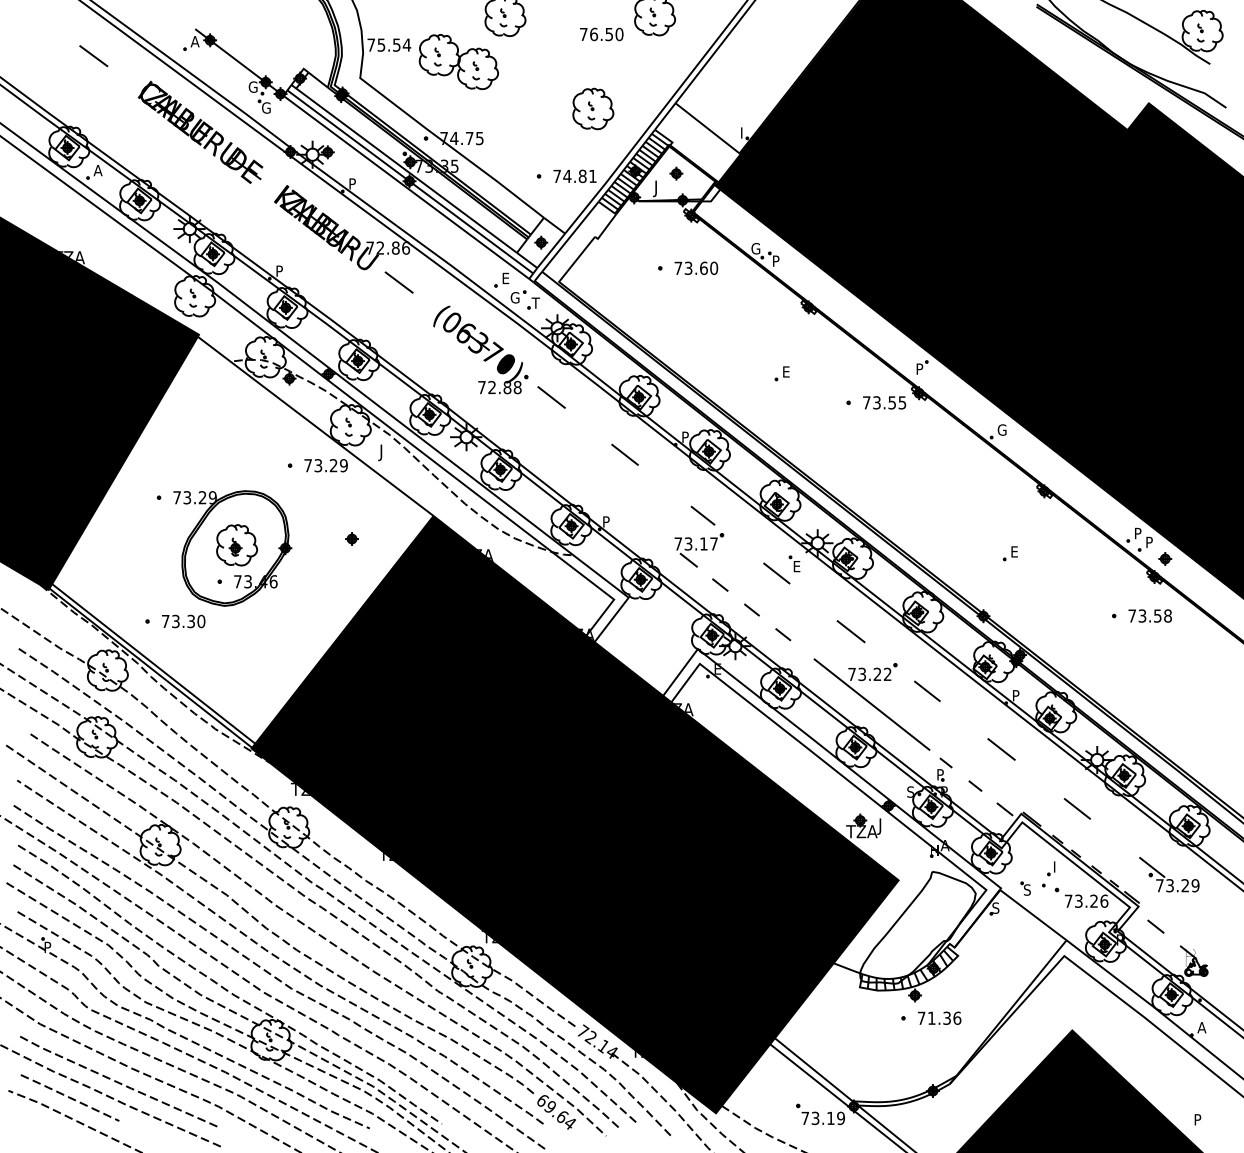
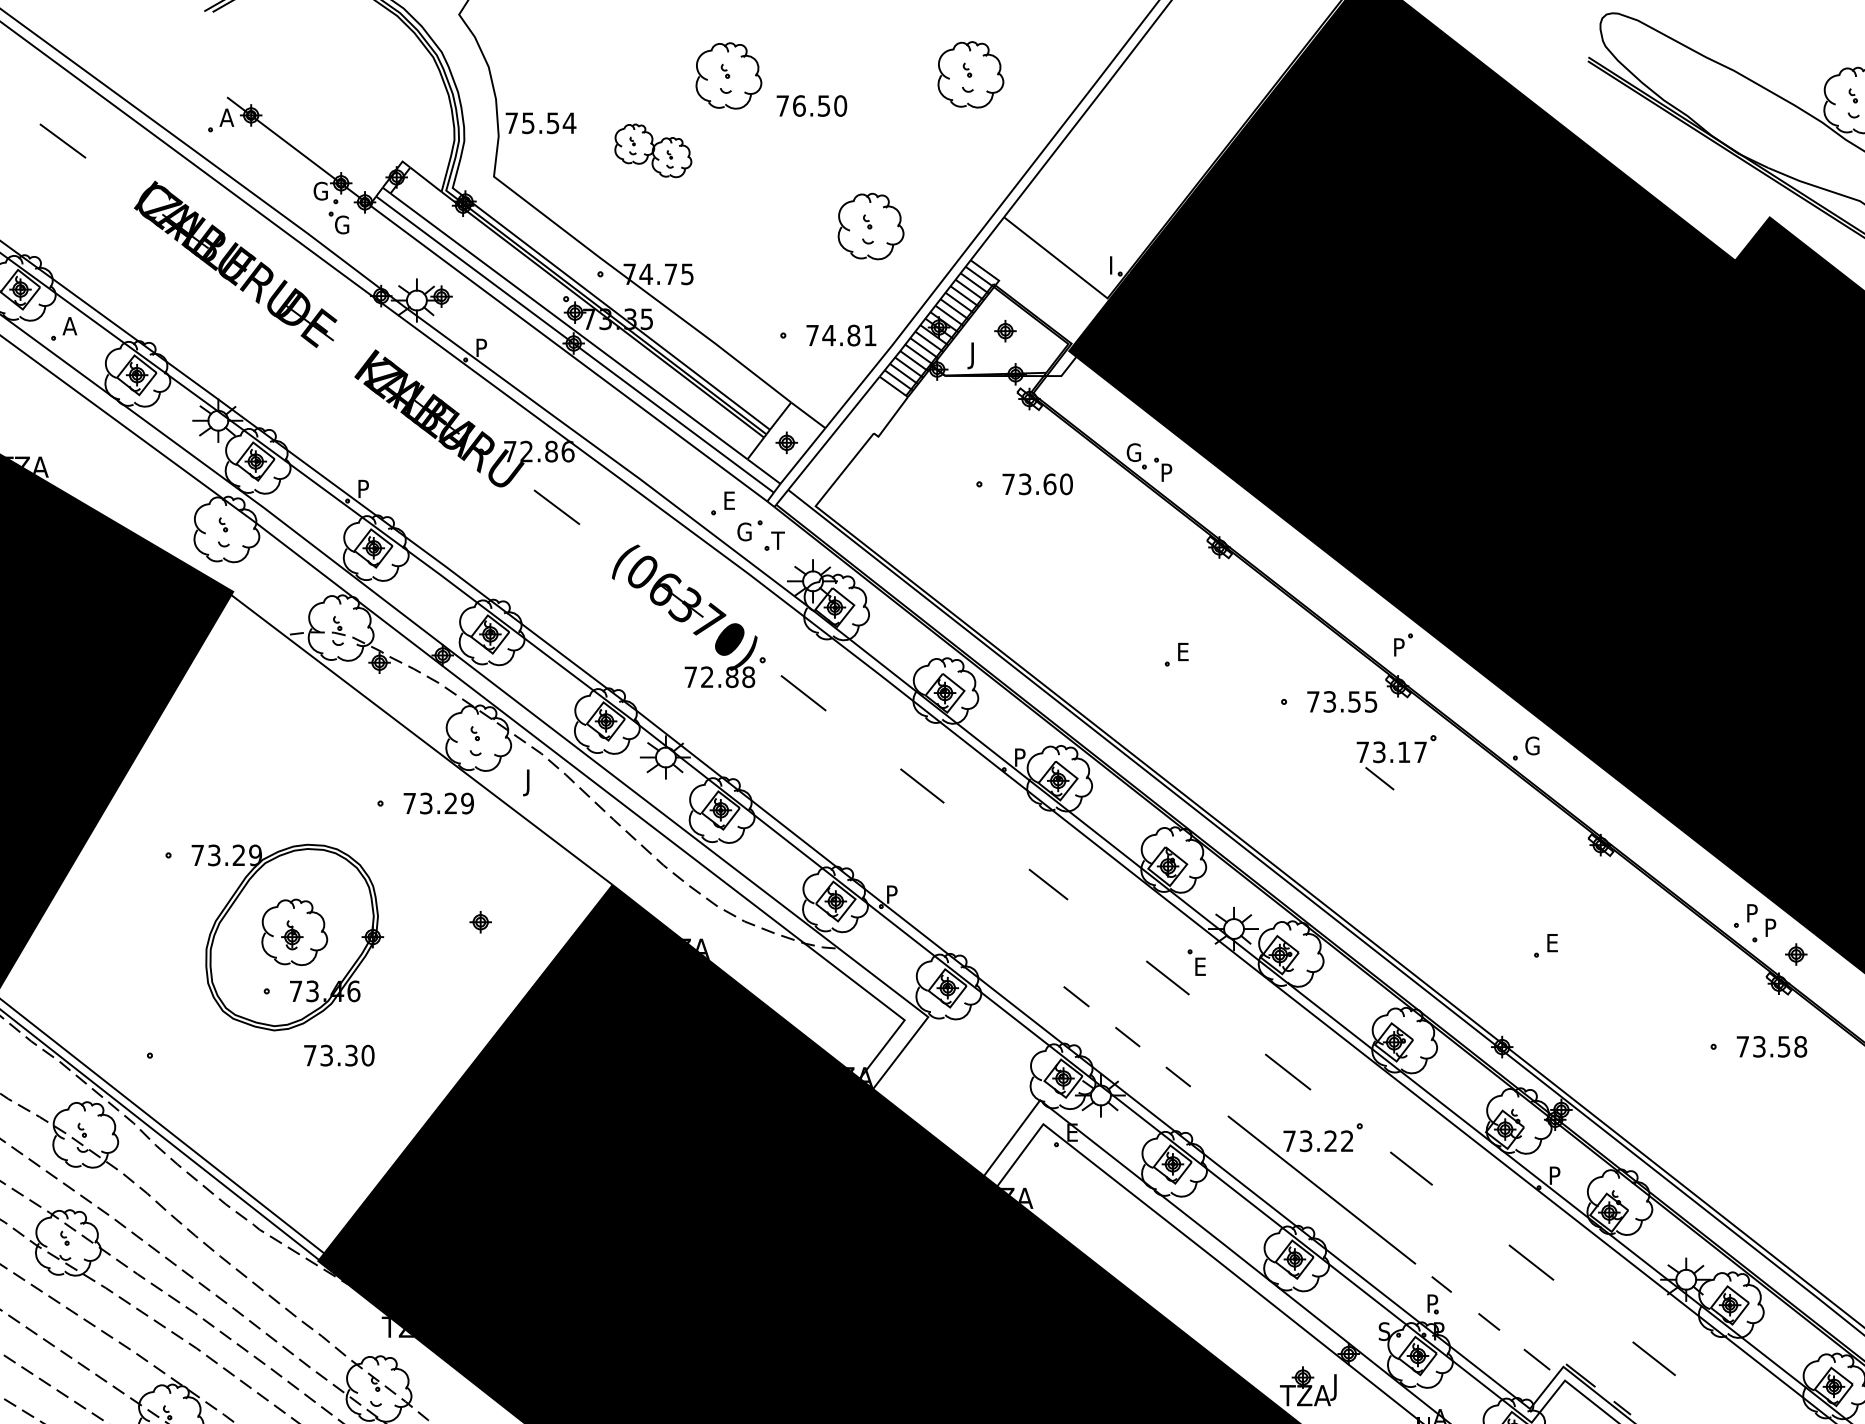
text: (601, 34) -> (811, 106), moved
part: (458, 62) -> (652, 151), size x0.6
part: (699, 550) -> (1397, 762), moved
text: (183, 621) -> (339, 1055), moved

